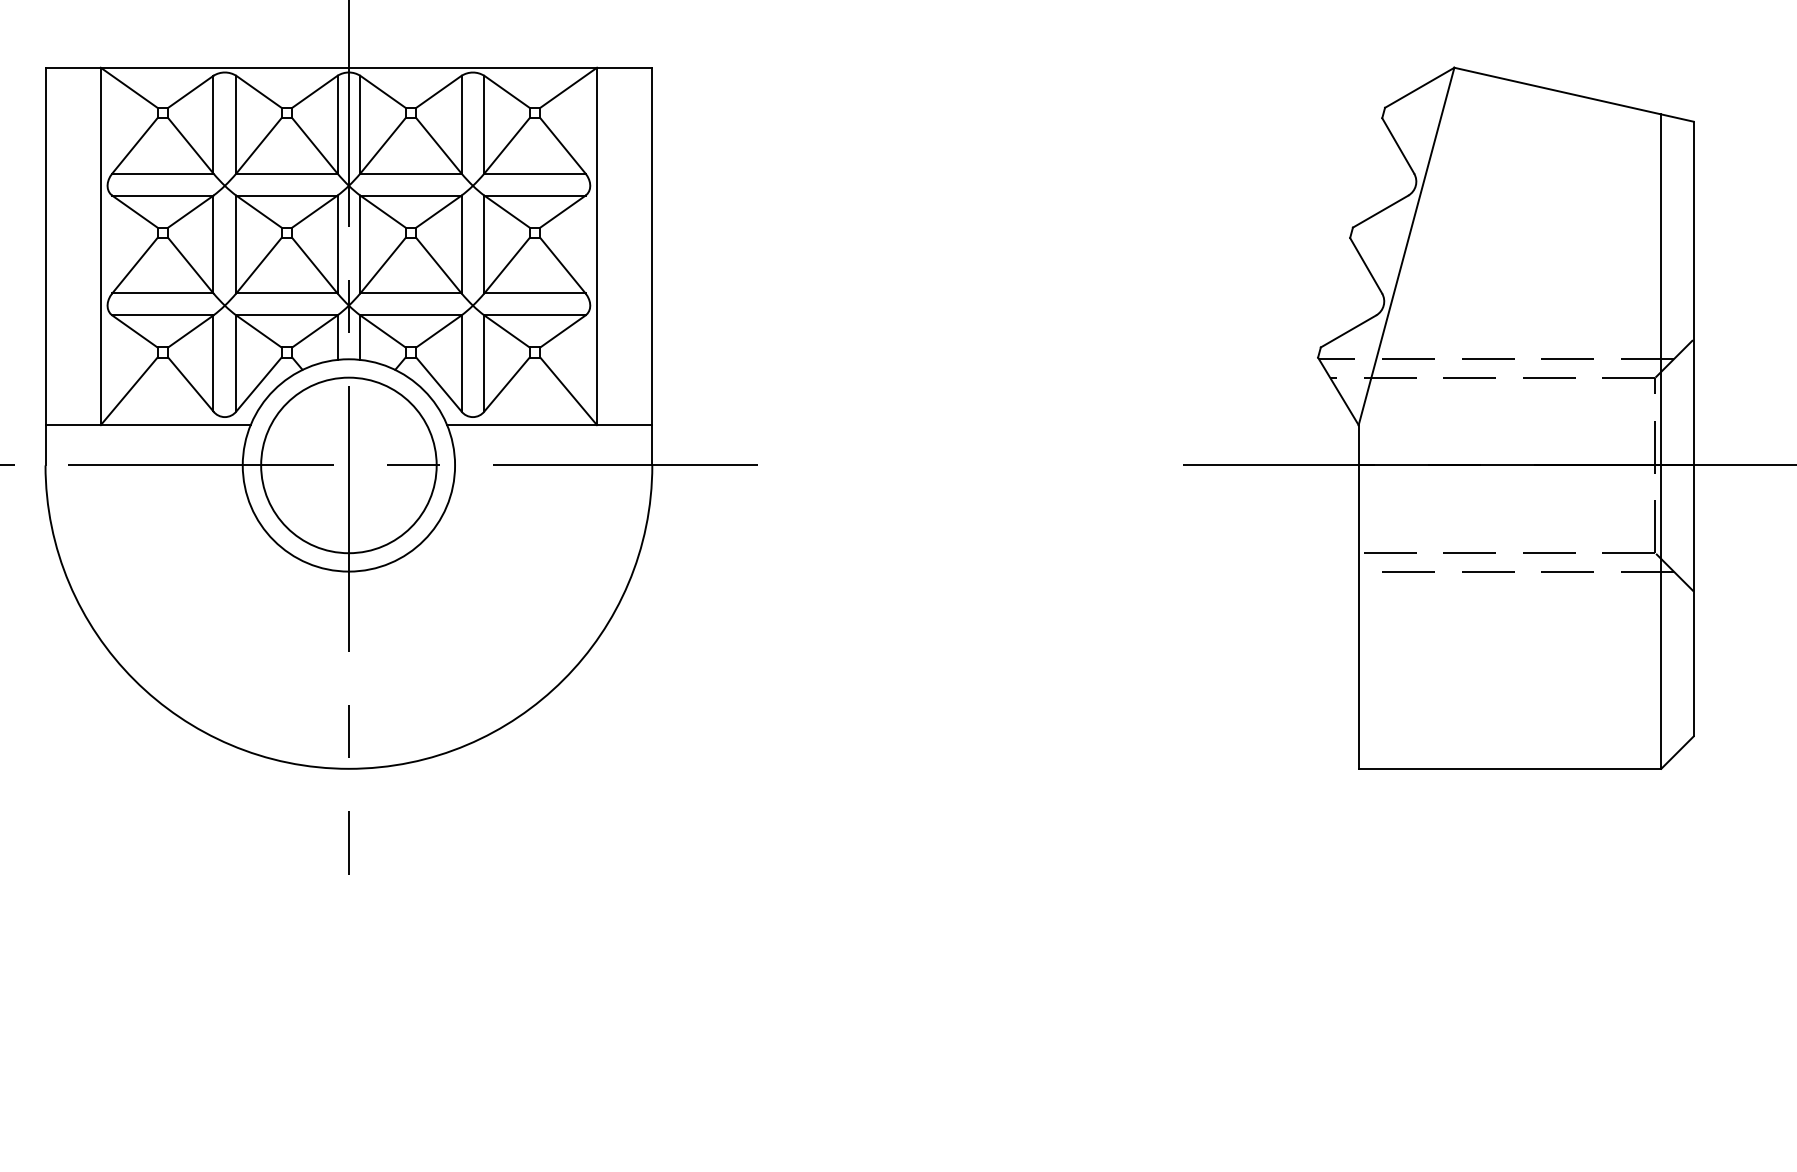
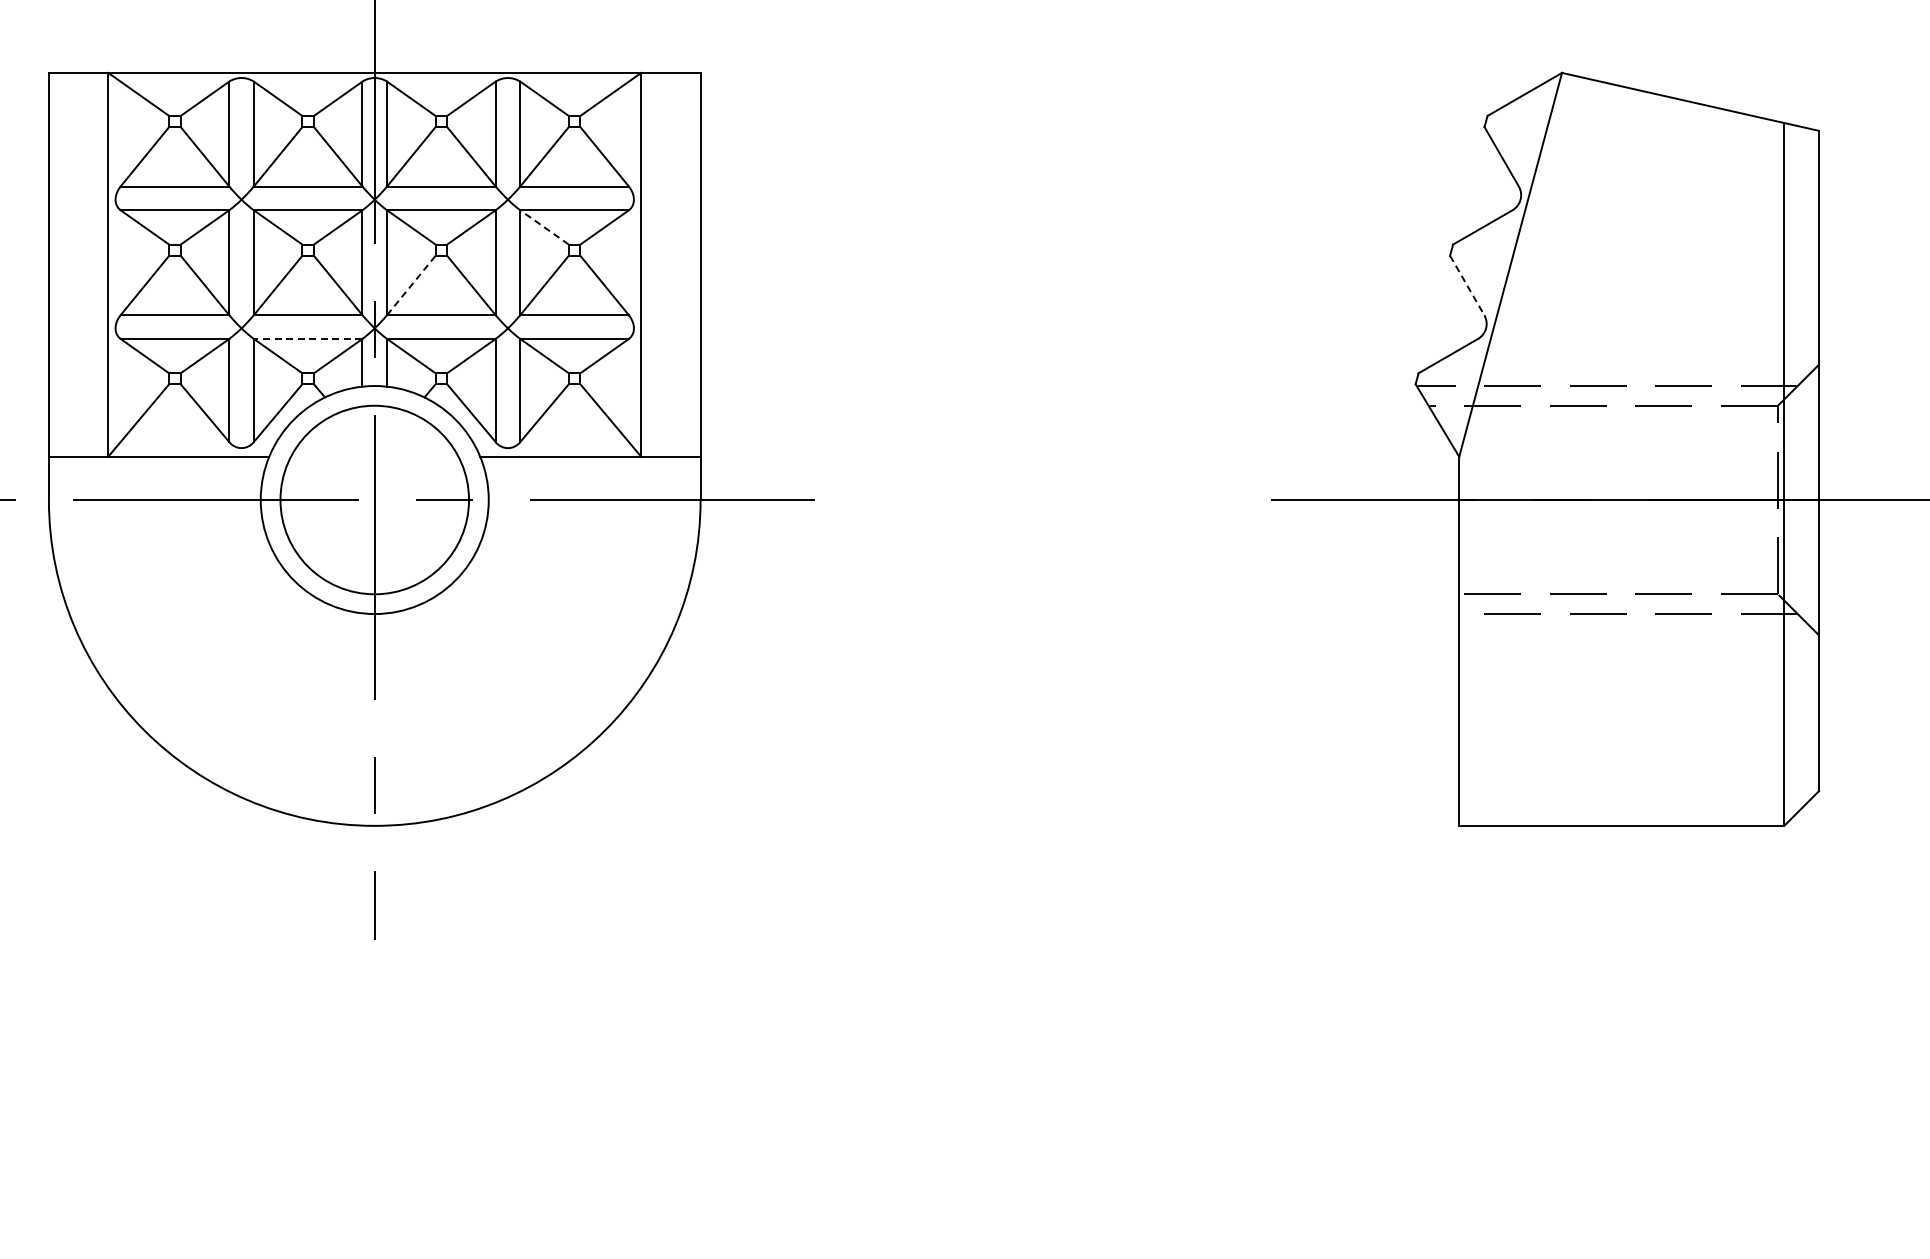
line: (506, 211) -> (544, 227), solid -> dashed
line: (383, 265) -> (411, 285), solid -> dashed
line: (1366, 265) -> (1467, 285), solid -> dashed
line: (286, 315) -> (307, 338), solid -> dashed

